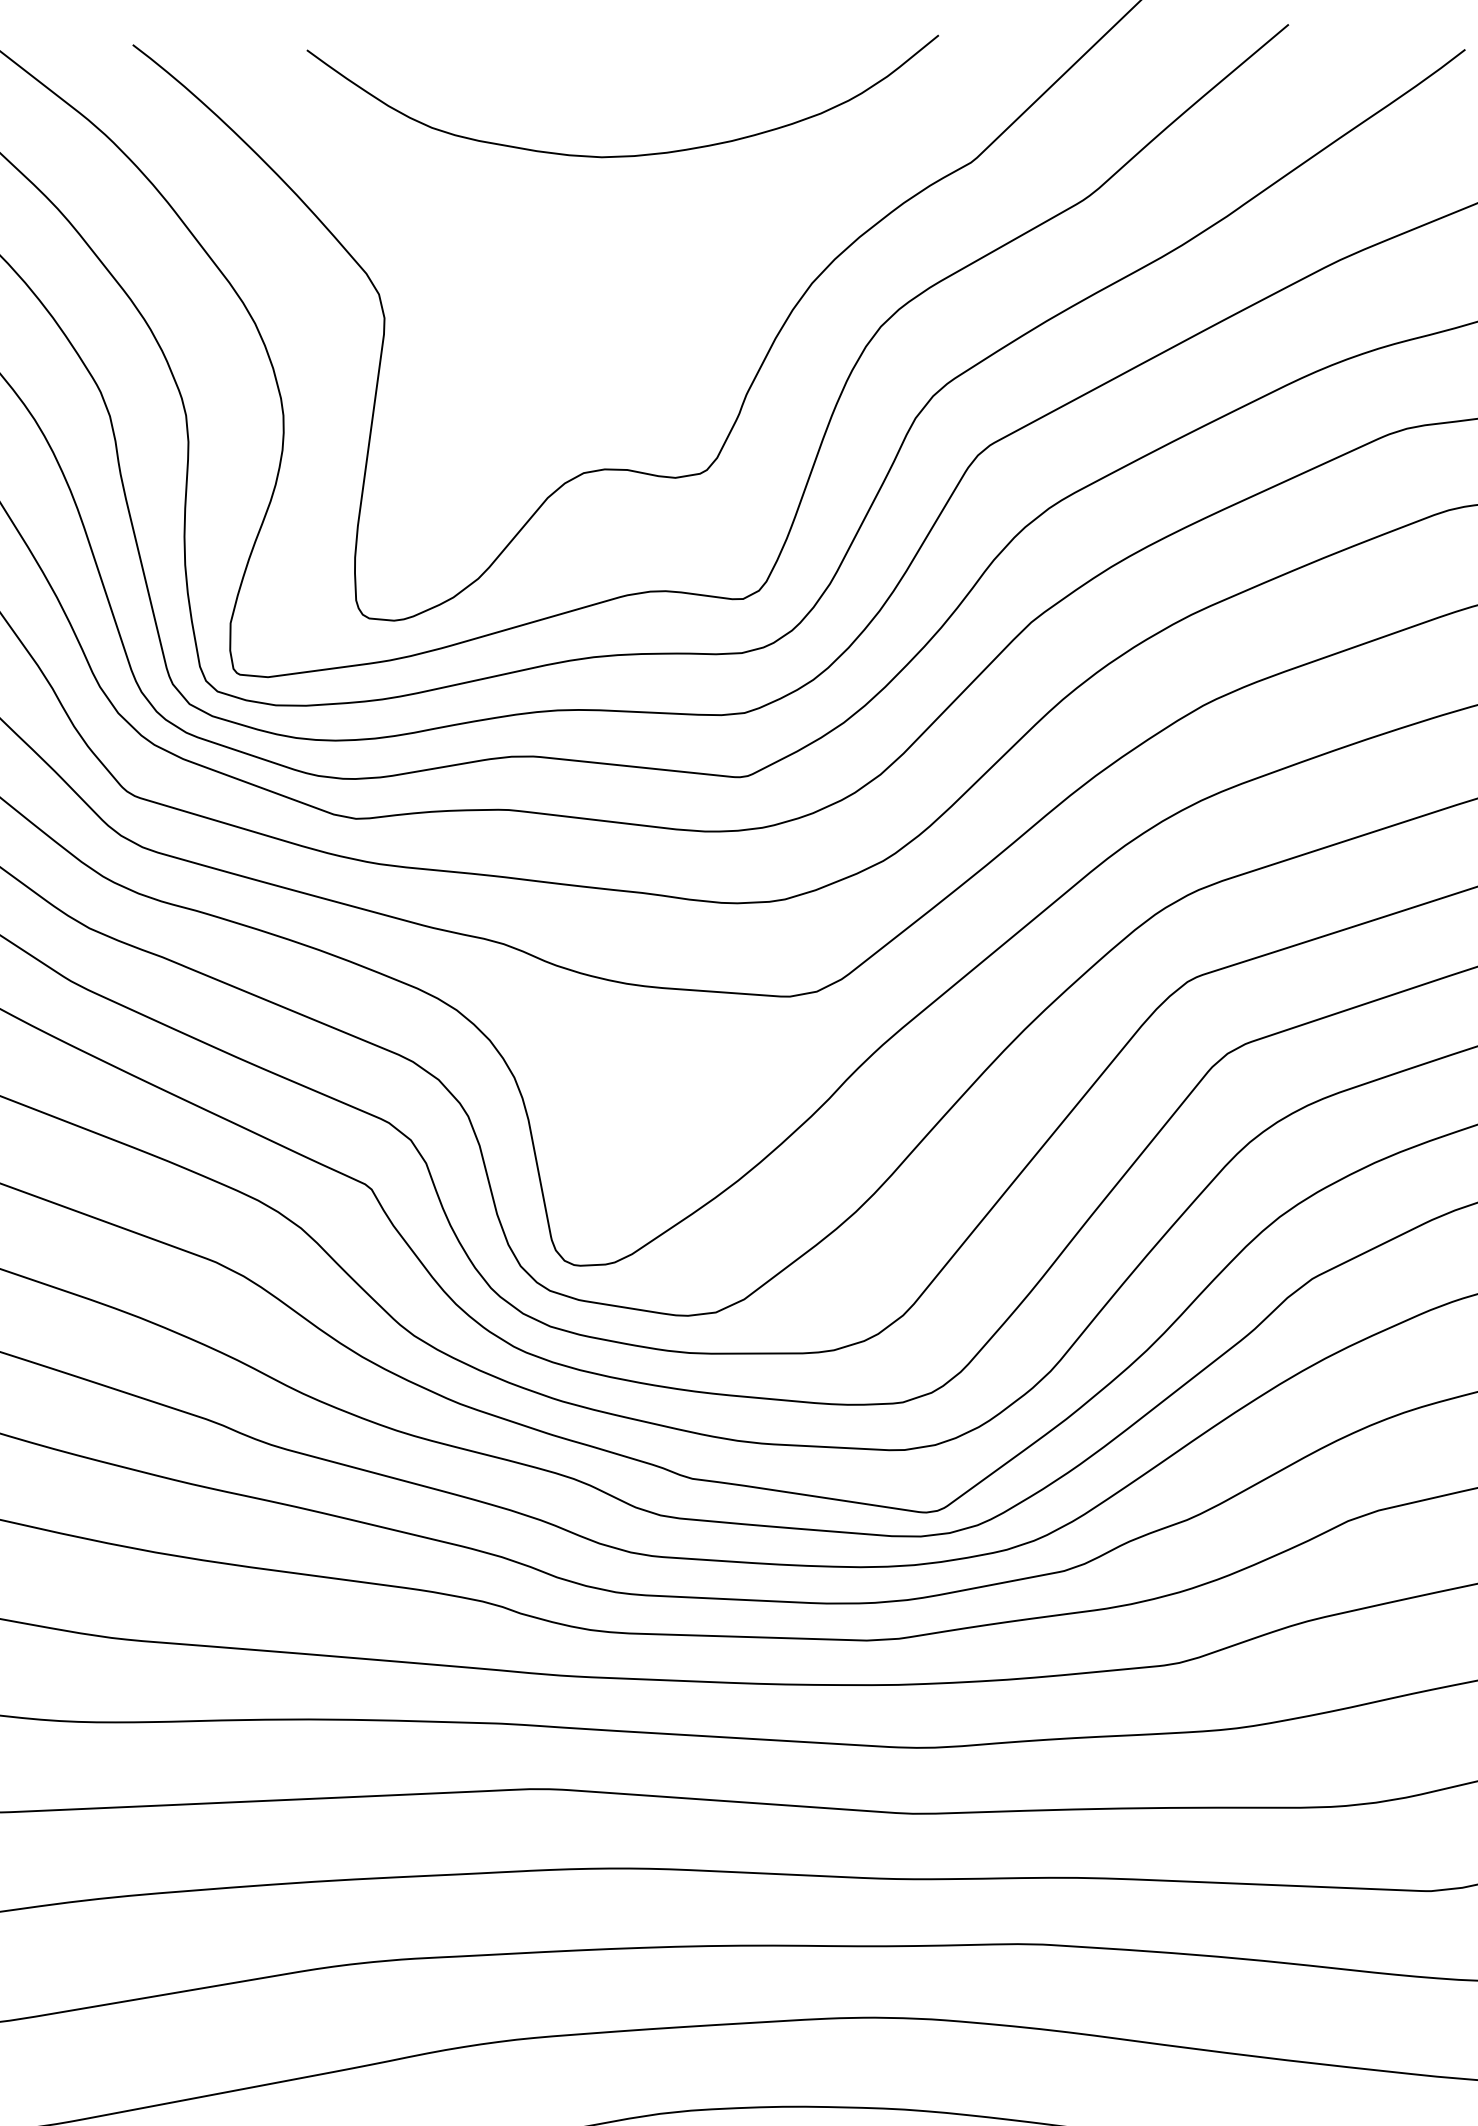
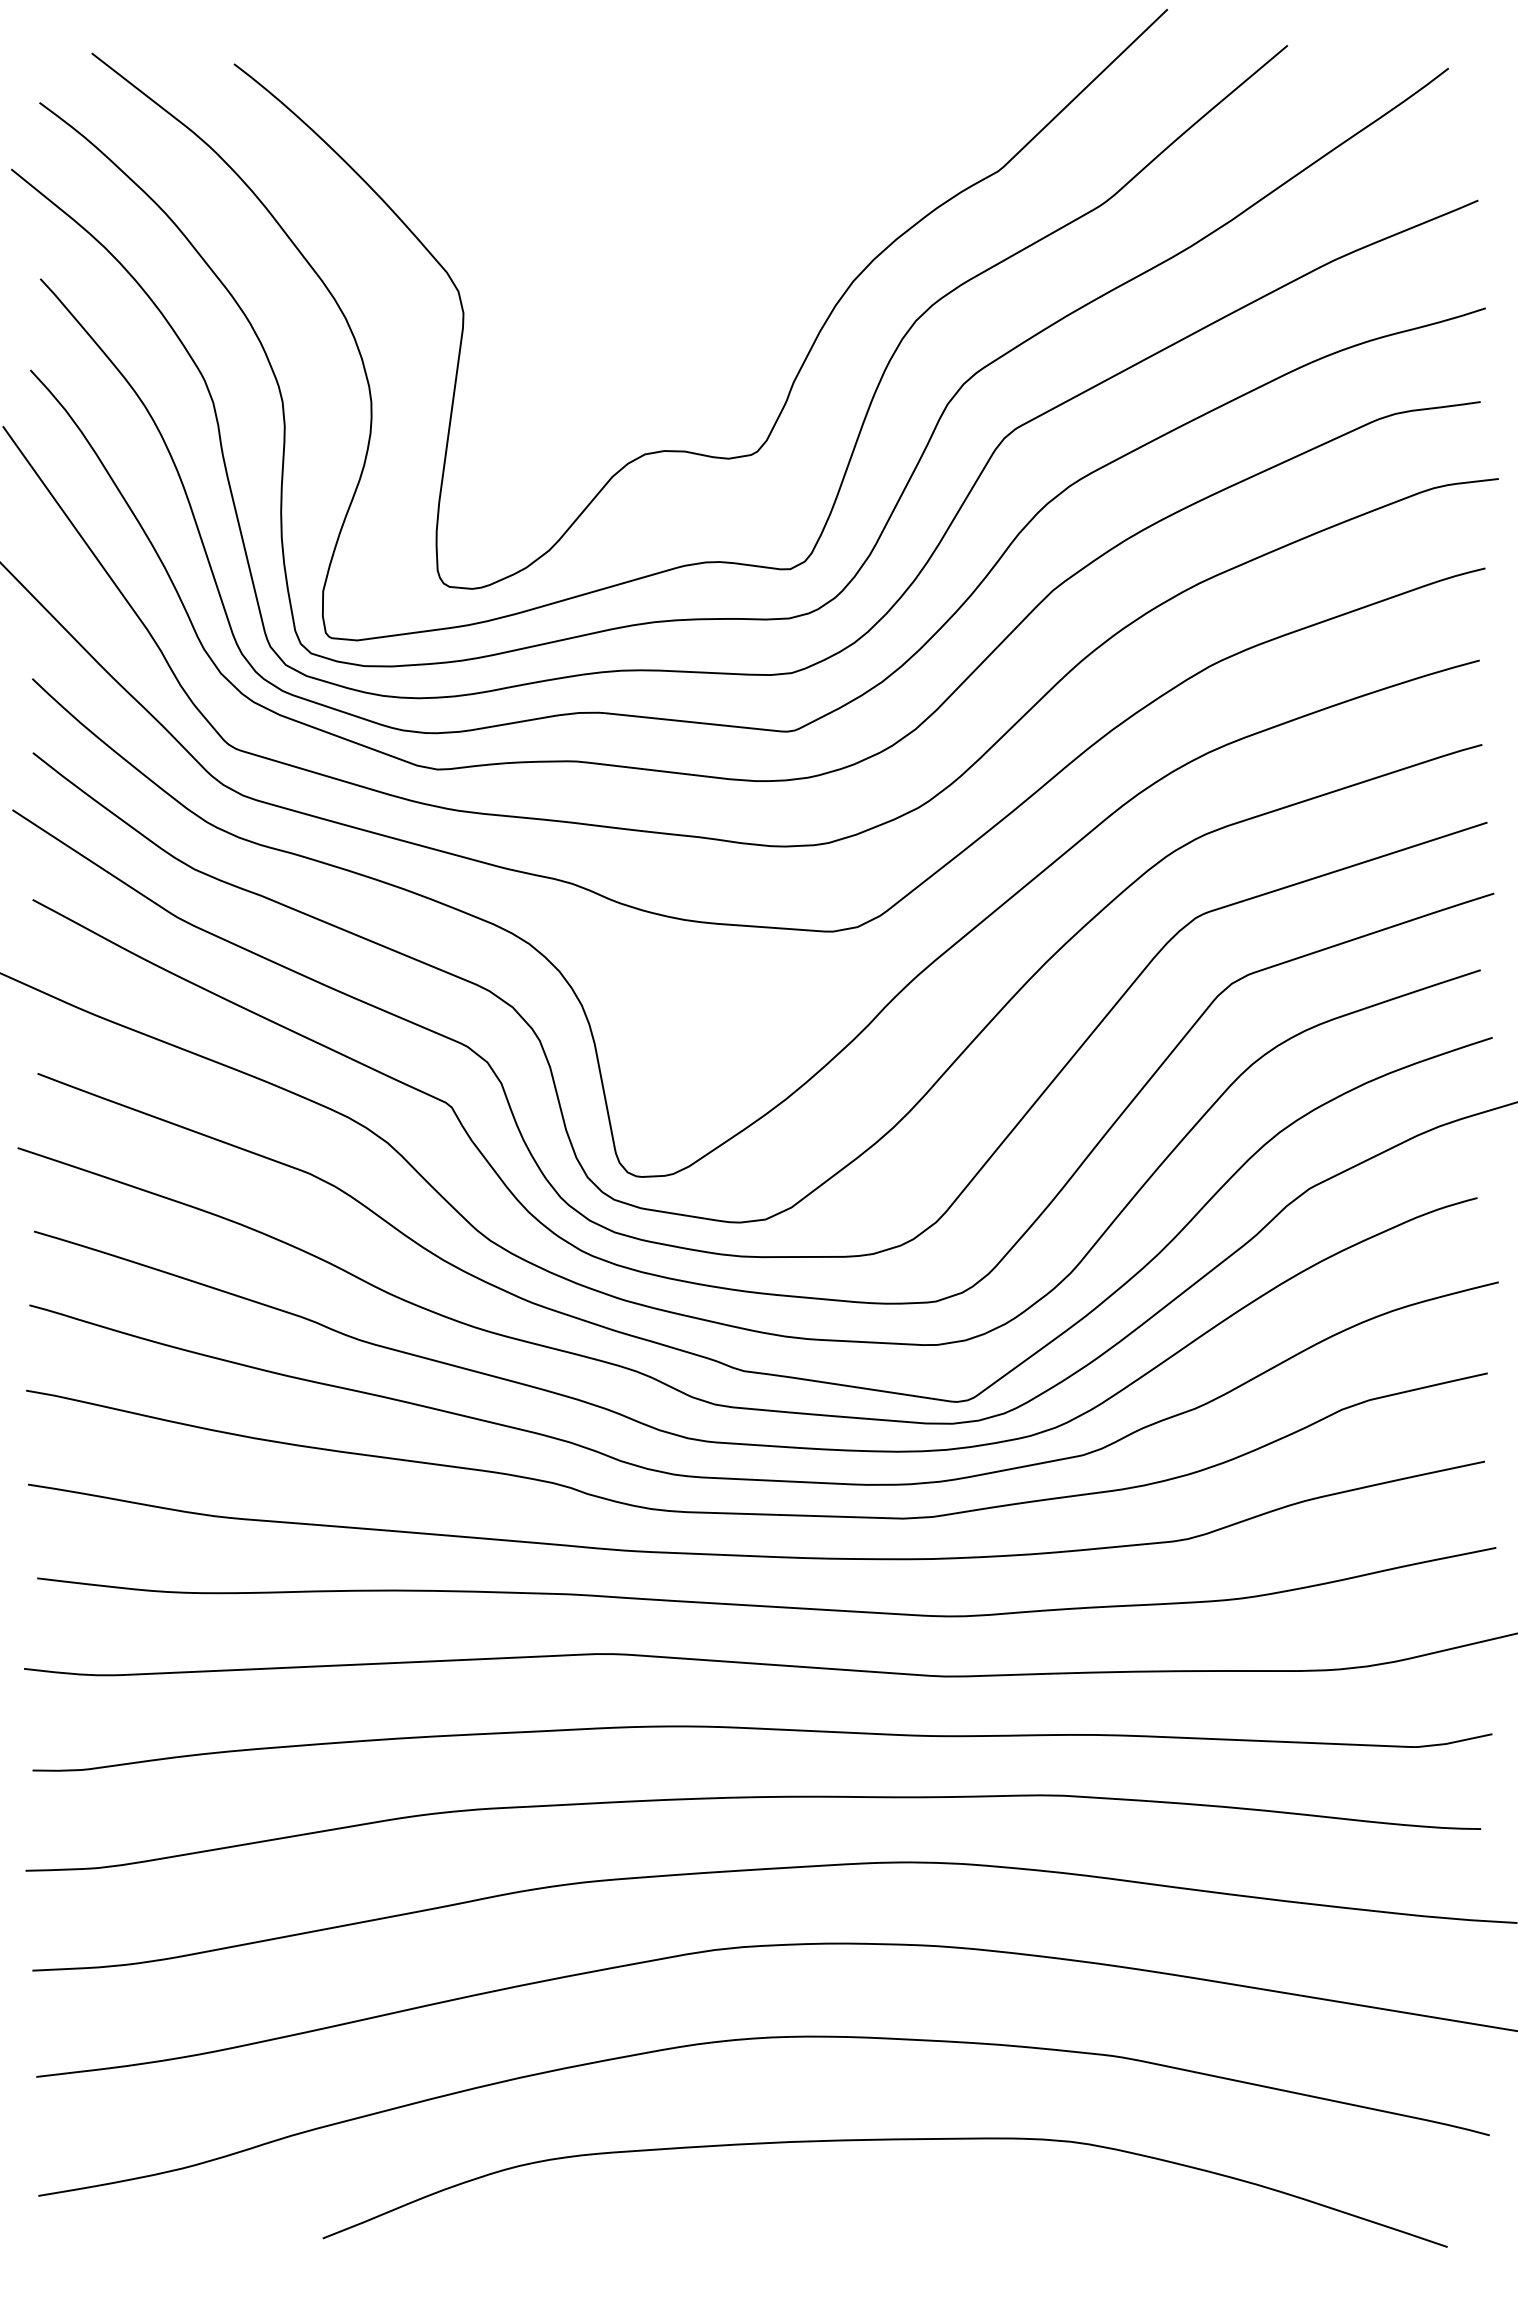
curve: (622, 155) -> (680, 164), removed

